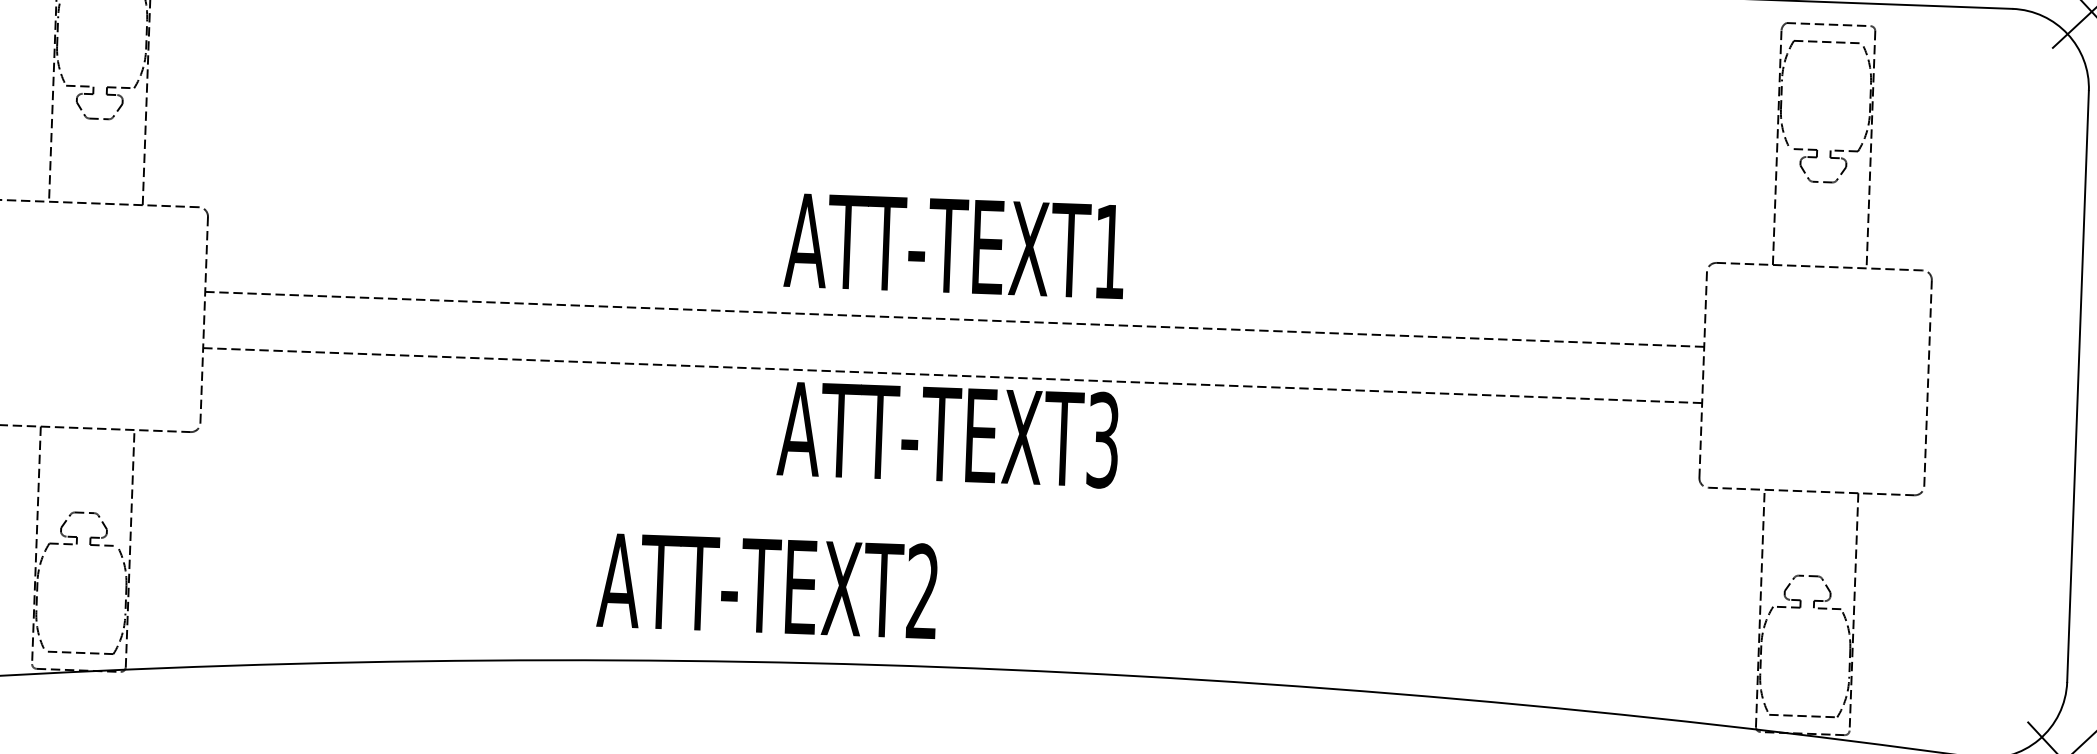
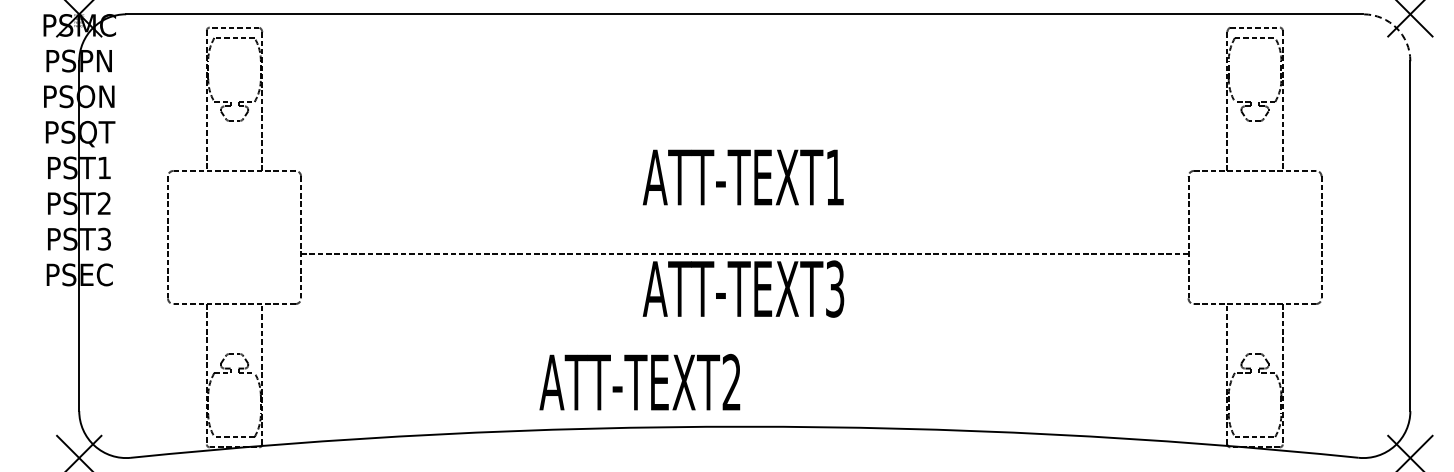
arc: (2067, 34) -> (1396, 28), solid -> dashed
line: (954, 318) -> (744, 220), removed

